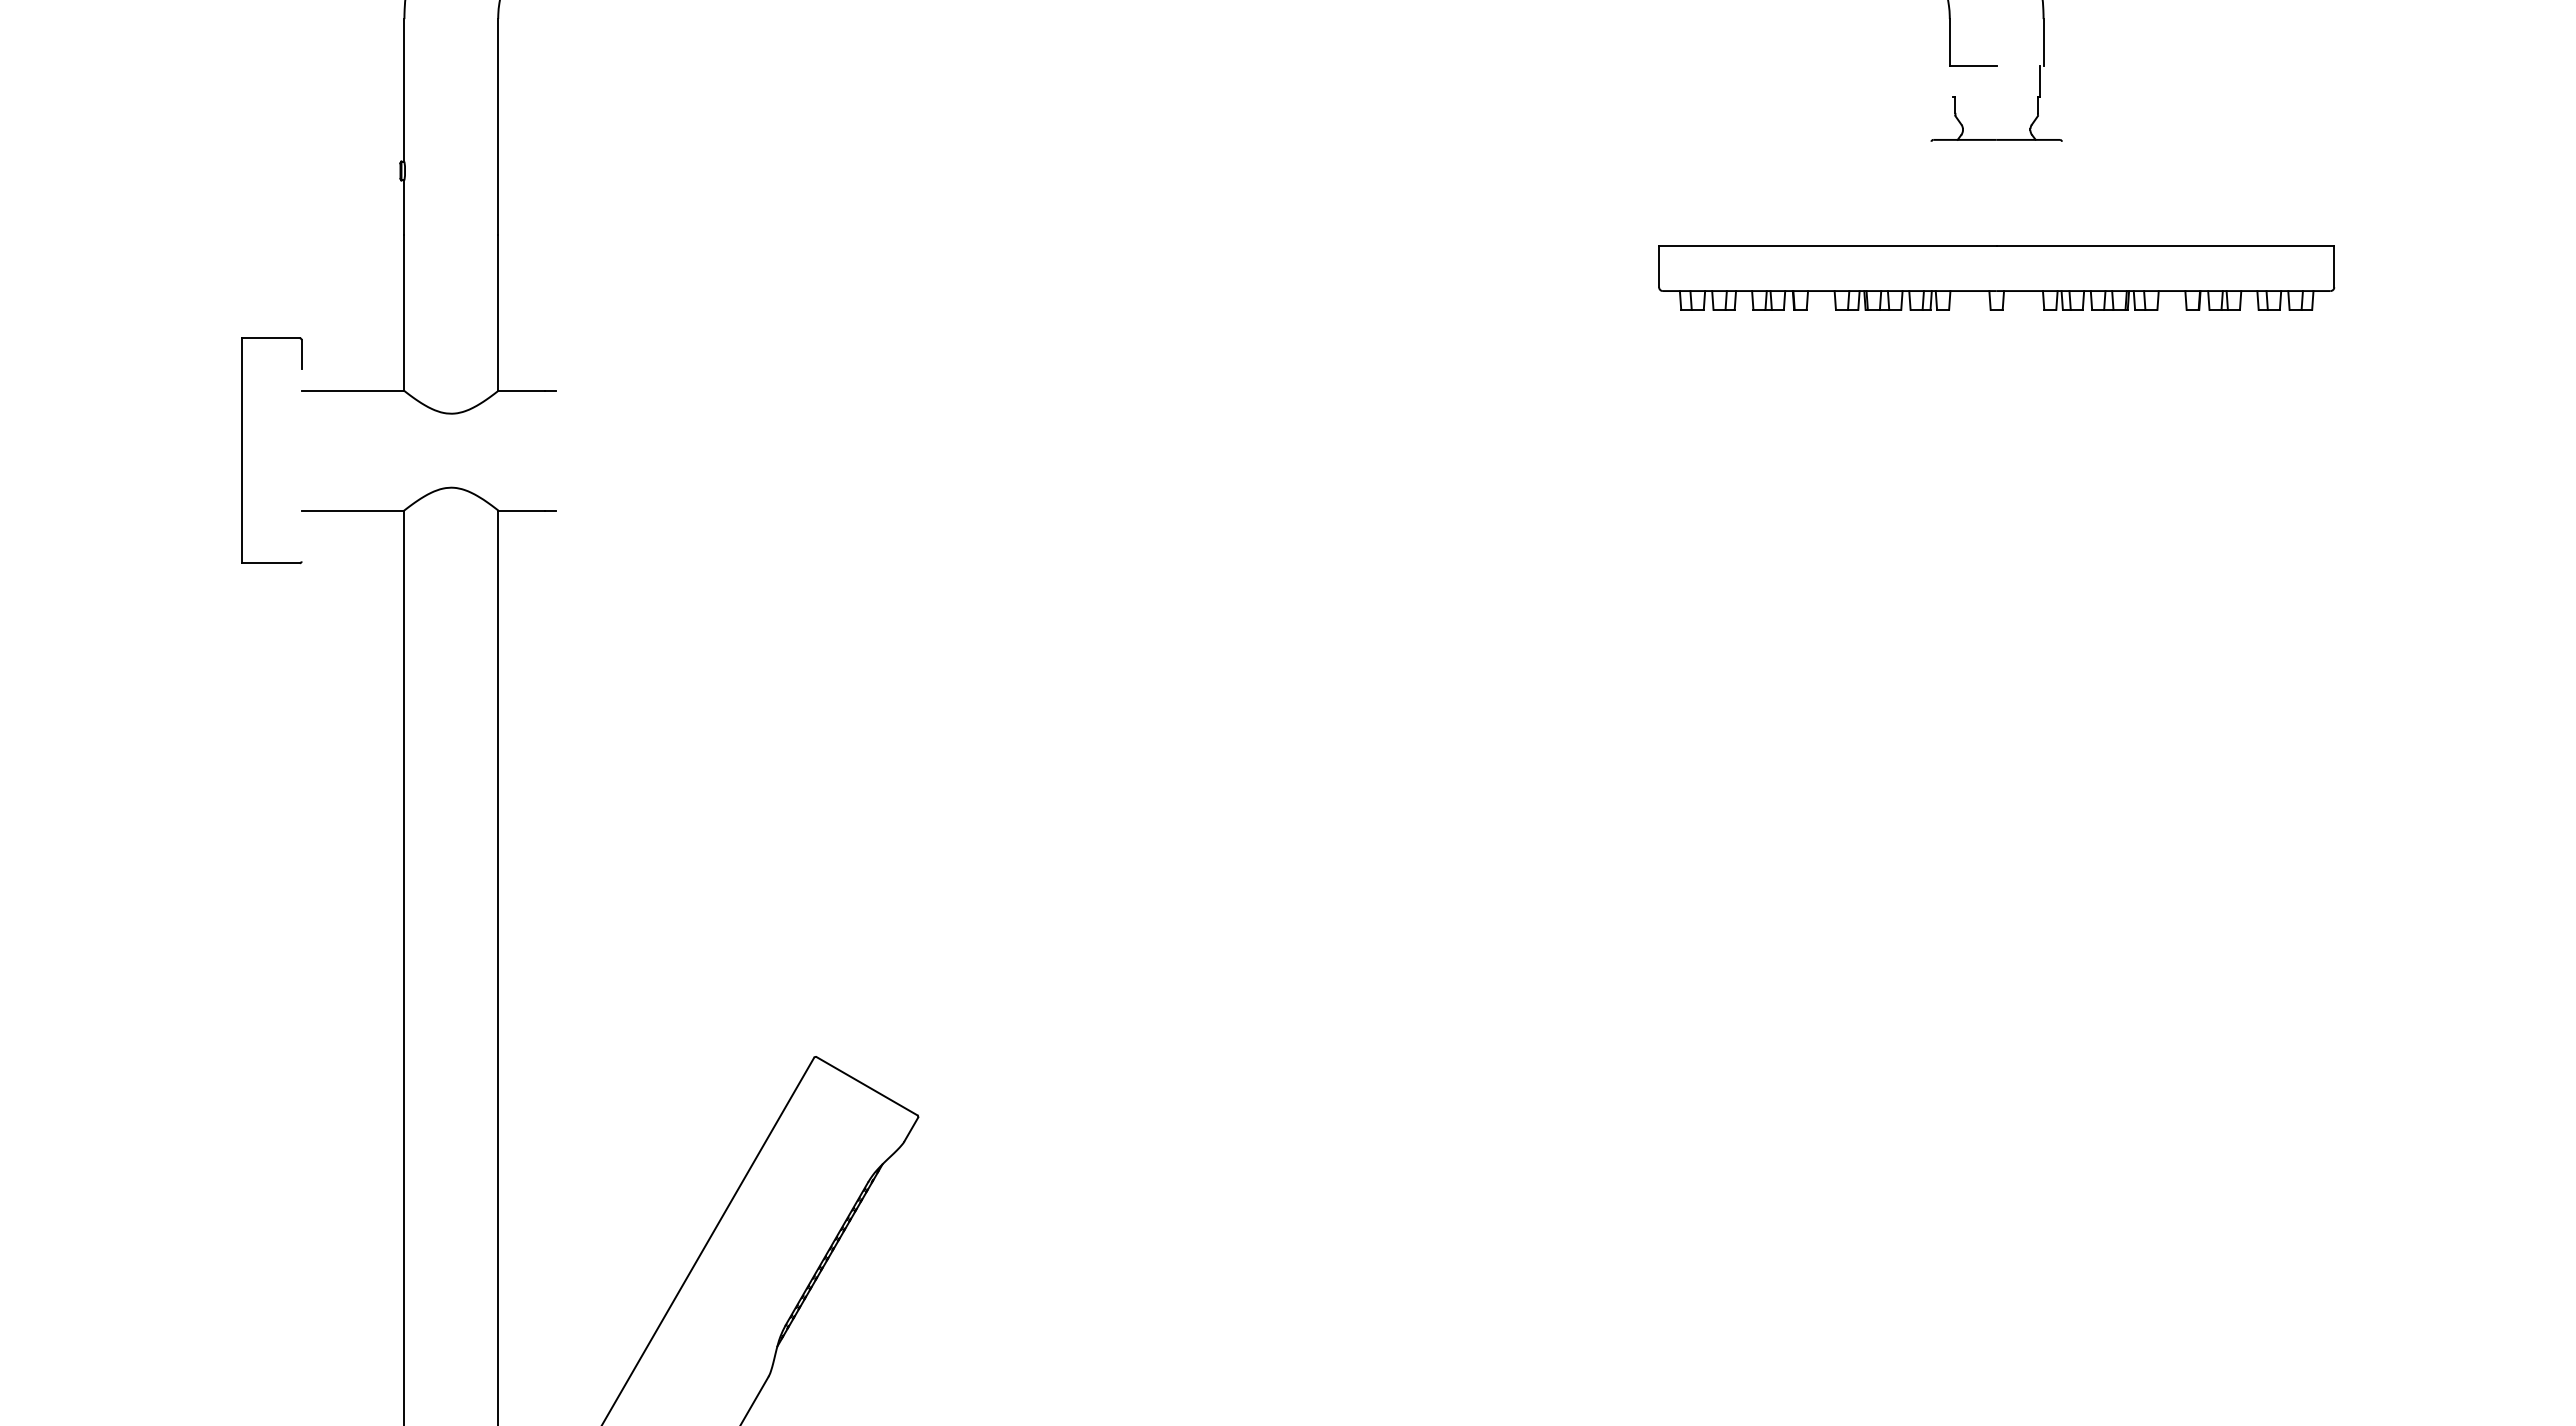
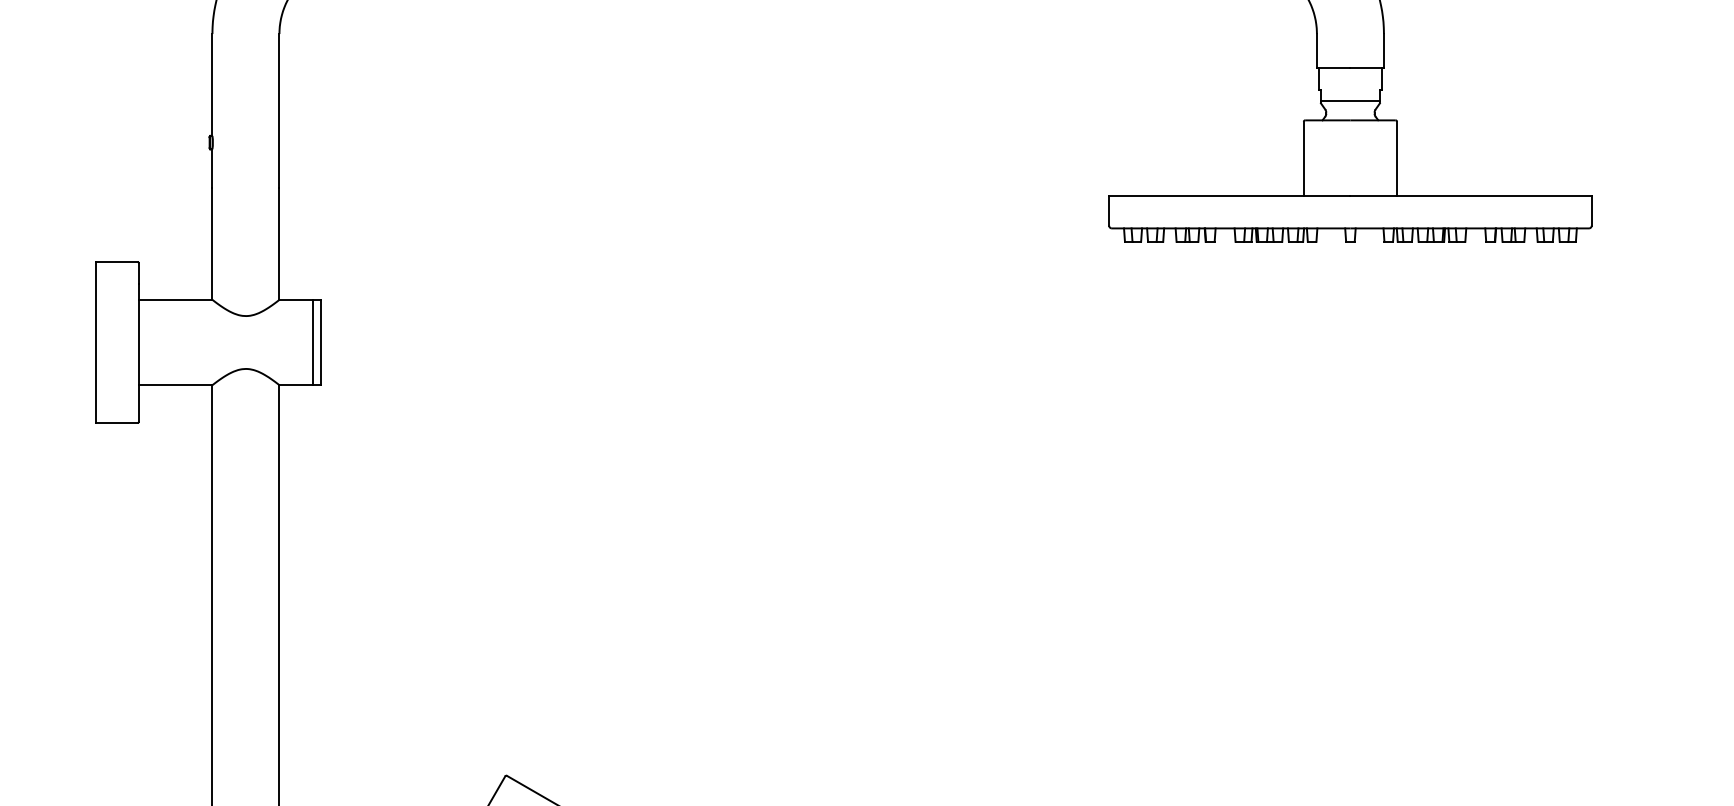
line: (2019, 66) -> (1366, 67), added
line: (1953, 81) -> (1319, 78), added
line: (1996, 112) -> (1350, 100), added
line: (1931, 193) -> (1303, 158), added
line: (2061, 193) -> (1396, 158), added
line: (545, 450) -> (313, 342), added
line: (556, 450) -> (321, 342), added
line: (301, 465) -> (138, 353), added

